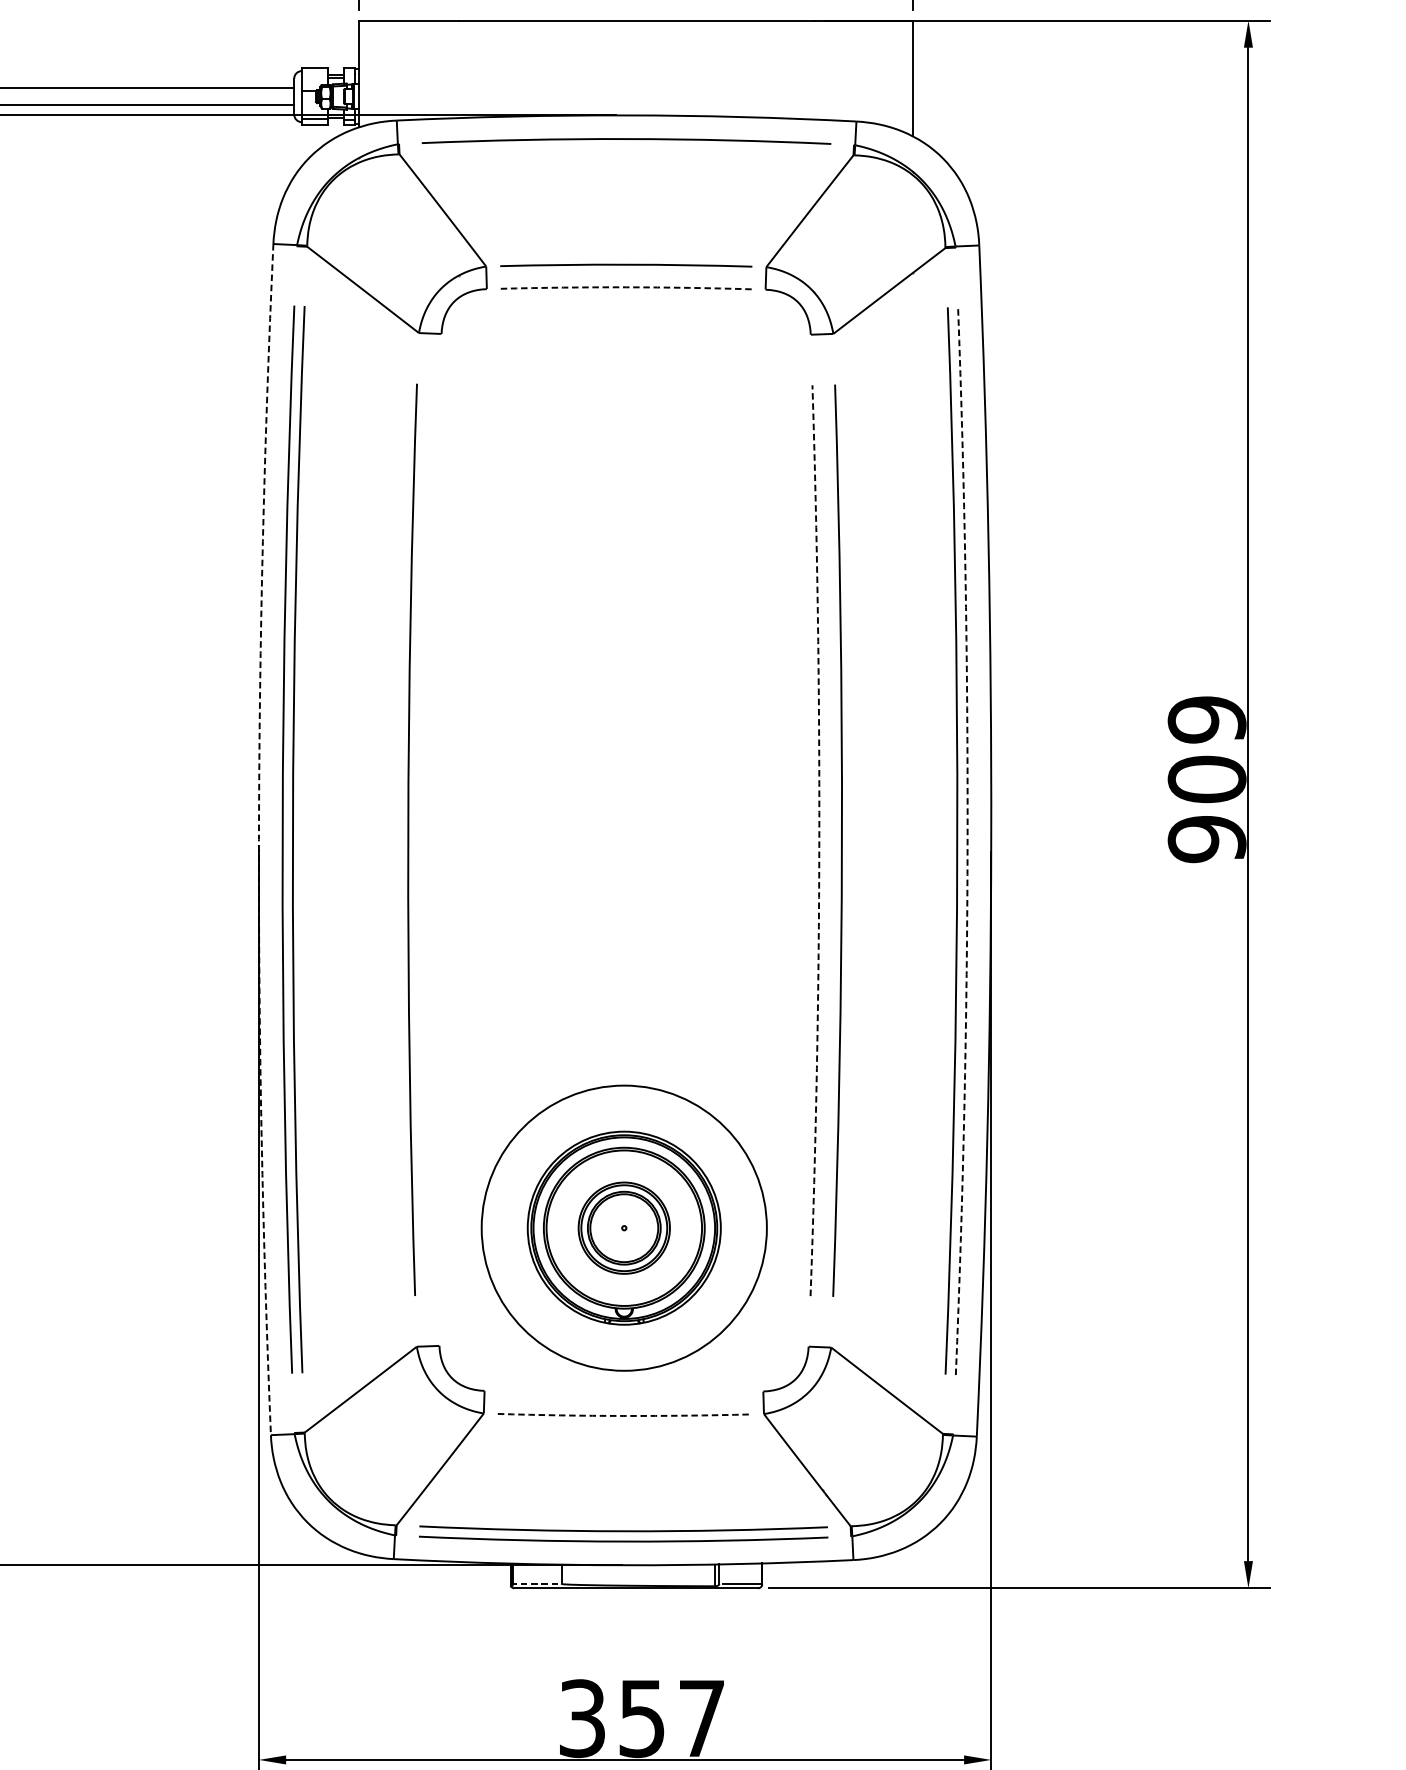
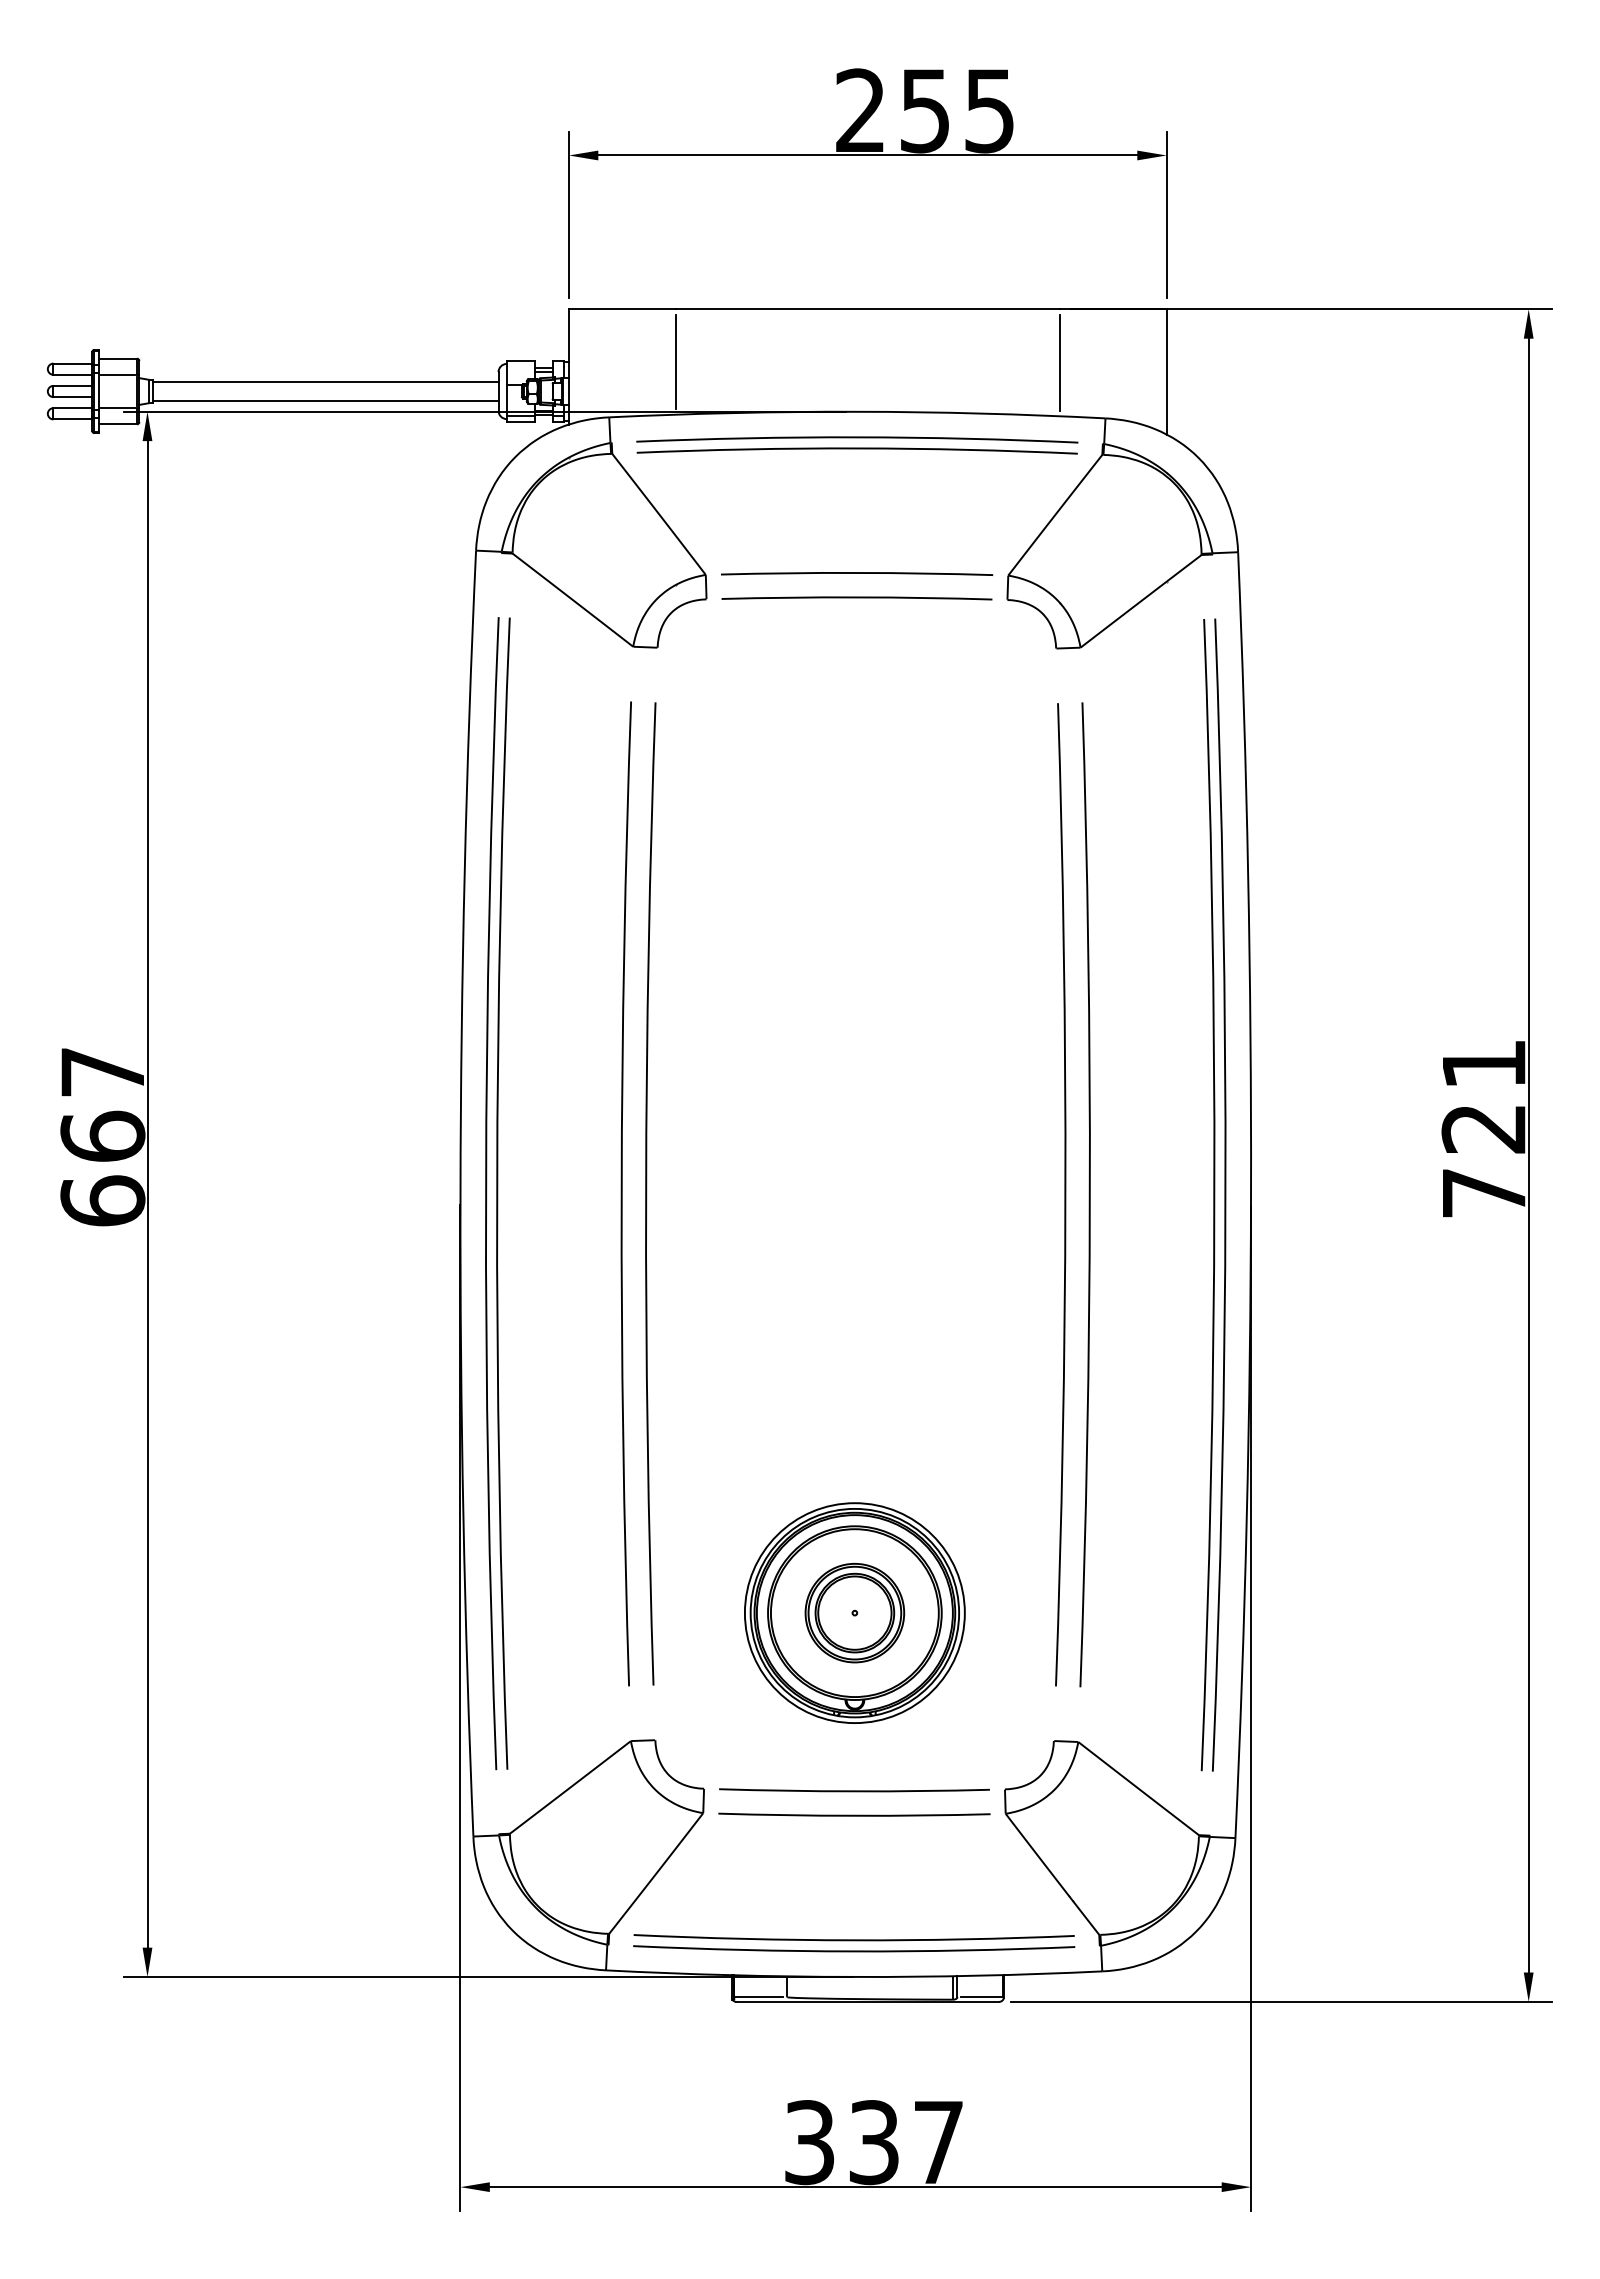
line: (459, 68) -> (676, 361), added
line: (813, 69) -> (1059, 362), added
arc: (625, 150) -> (856, 449), added
arc: (626, 287) -> (857, 597), dashed -> solid
text: (1206, 779) -> (1483, 1128), 909 -> 721
arc: (258, 839) -> (460, 1193), dashed -> solid
arc: (432, 839) -> (647, 1193), added
arc: (819, 840) -> (1065, 1194), dashed -> solid
arc: (967, 841) -> (1225, 1195), dashed -> solid
circle: (623, 1228) -> (854, 1613), size x0.71
arc: (623, 1392) -> (854, 1790), added
arc: (623, 1415) -> (854, 1815), dashed -> solid
line: (535, 1584) -> (758, 1997), dashed -> solid
text: (642, 1718) -> (874, 2142), 357 -> 337

